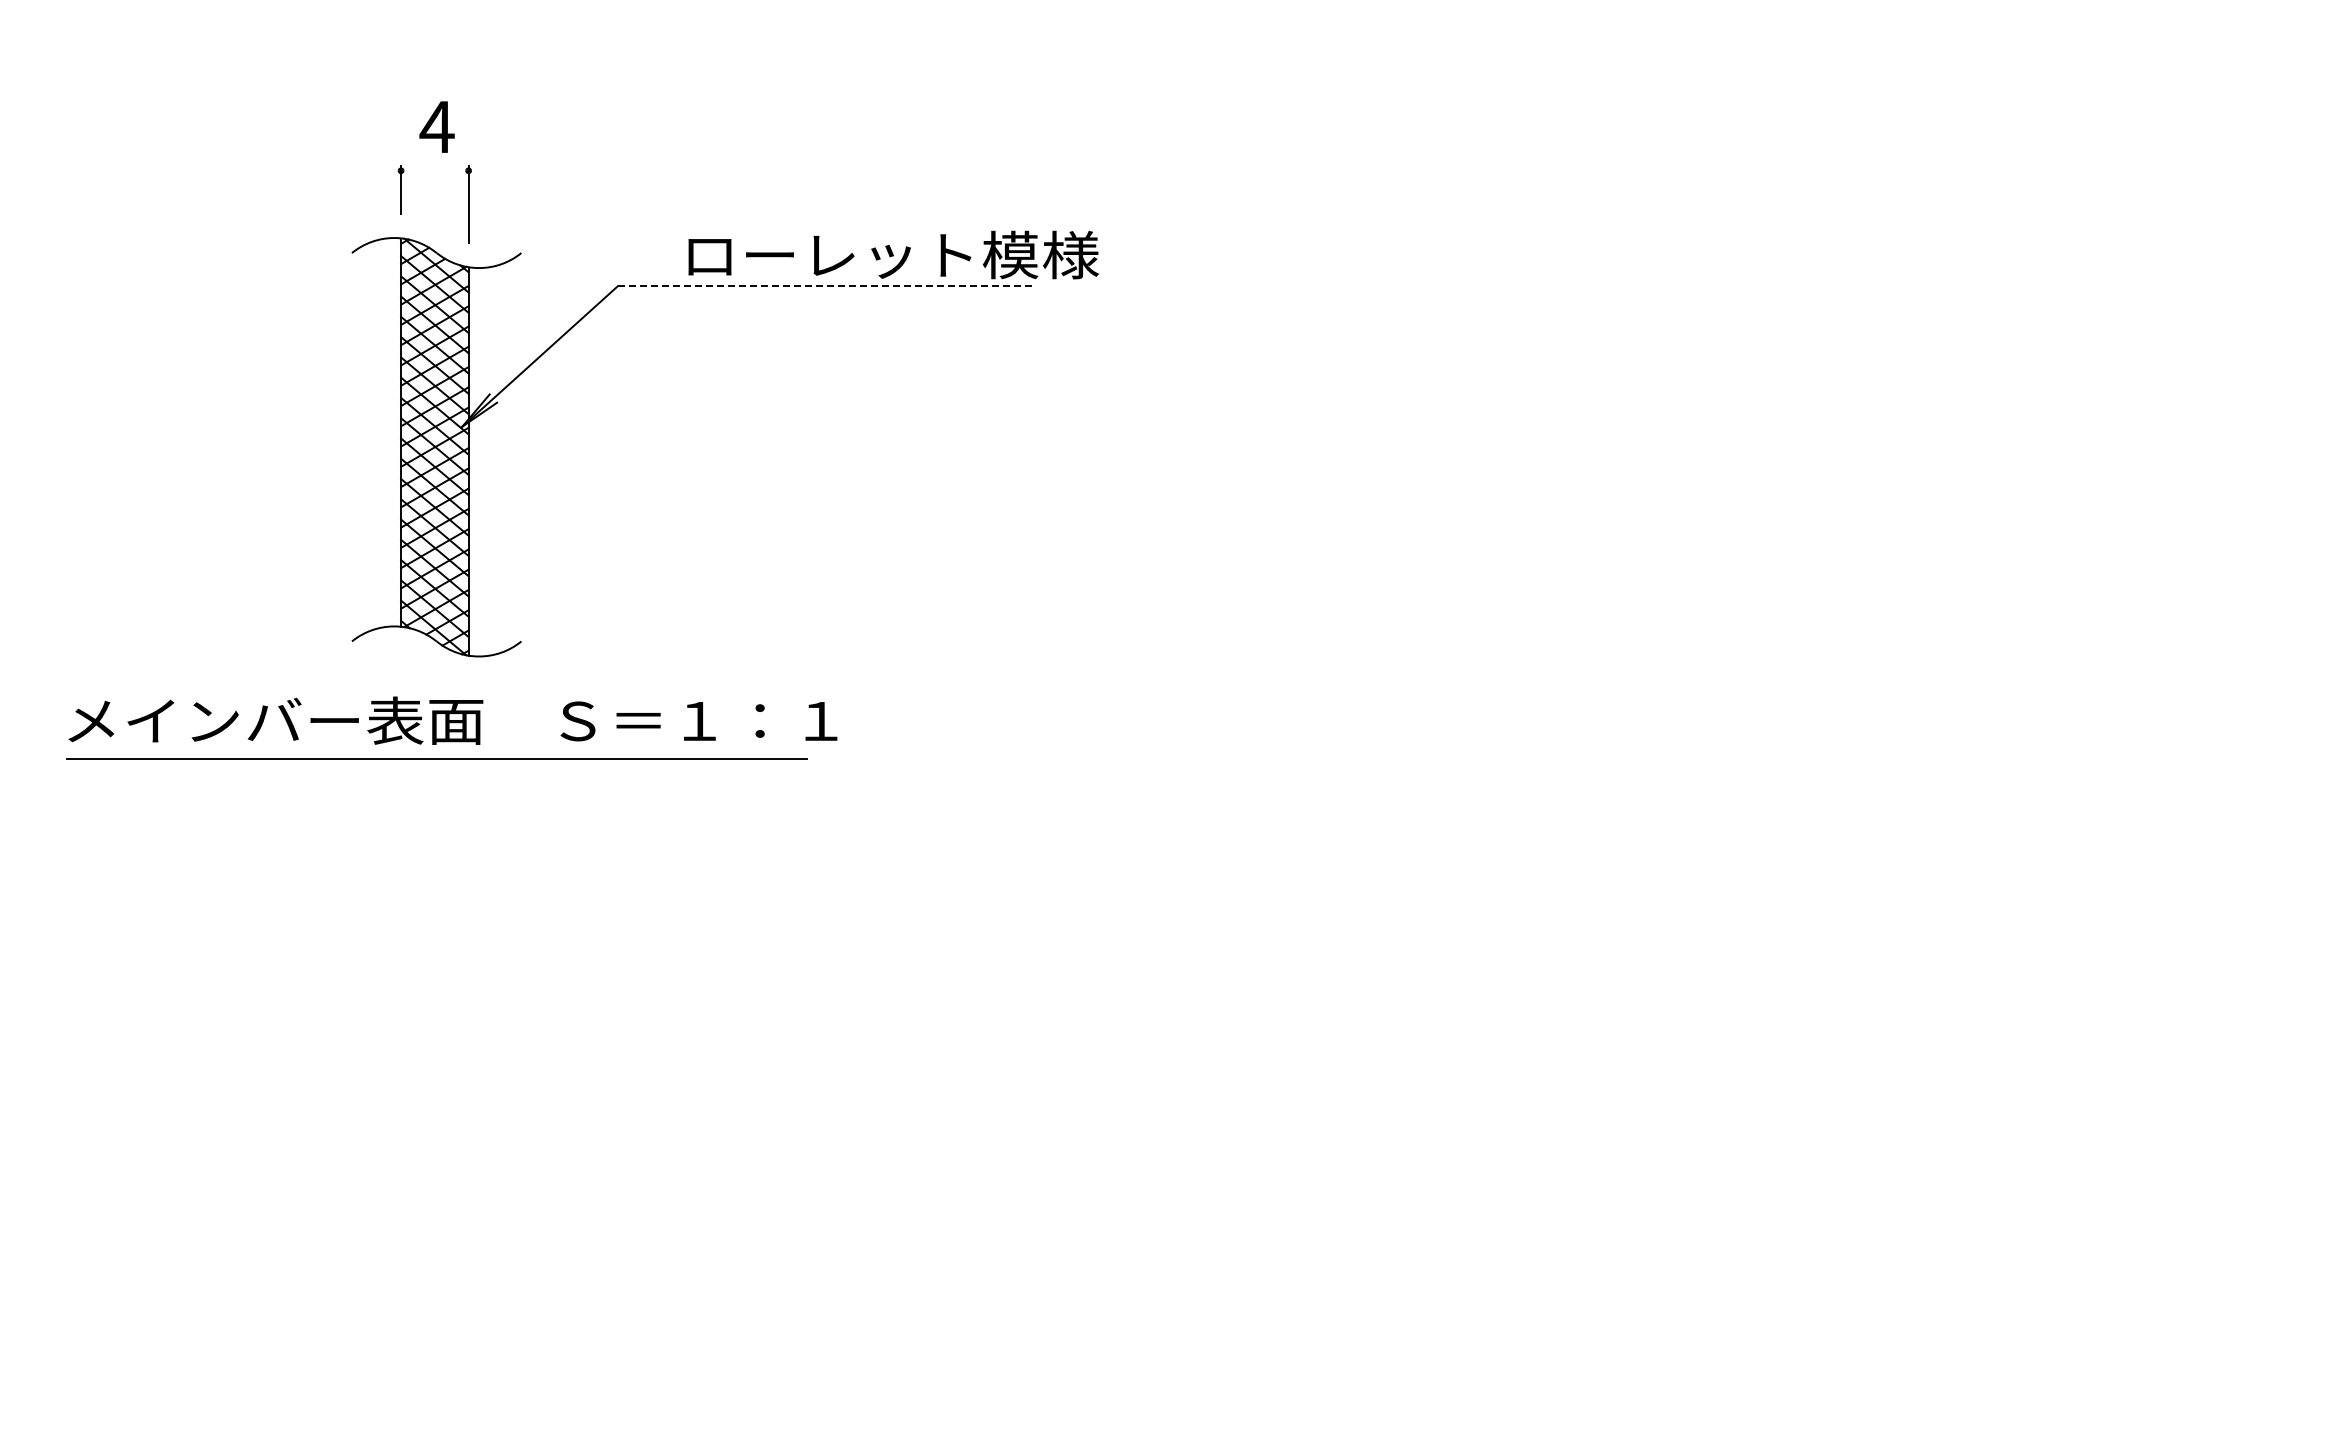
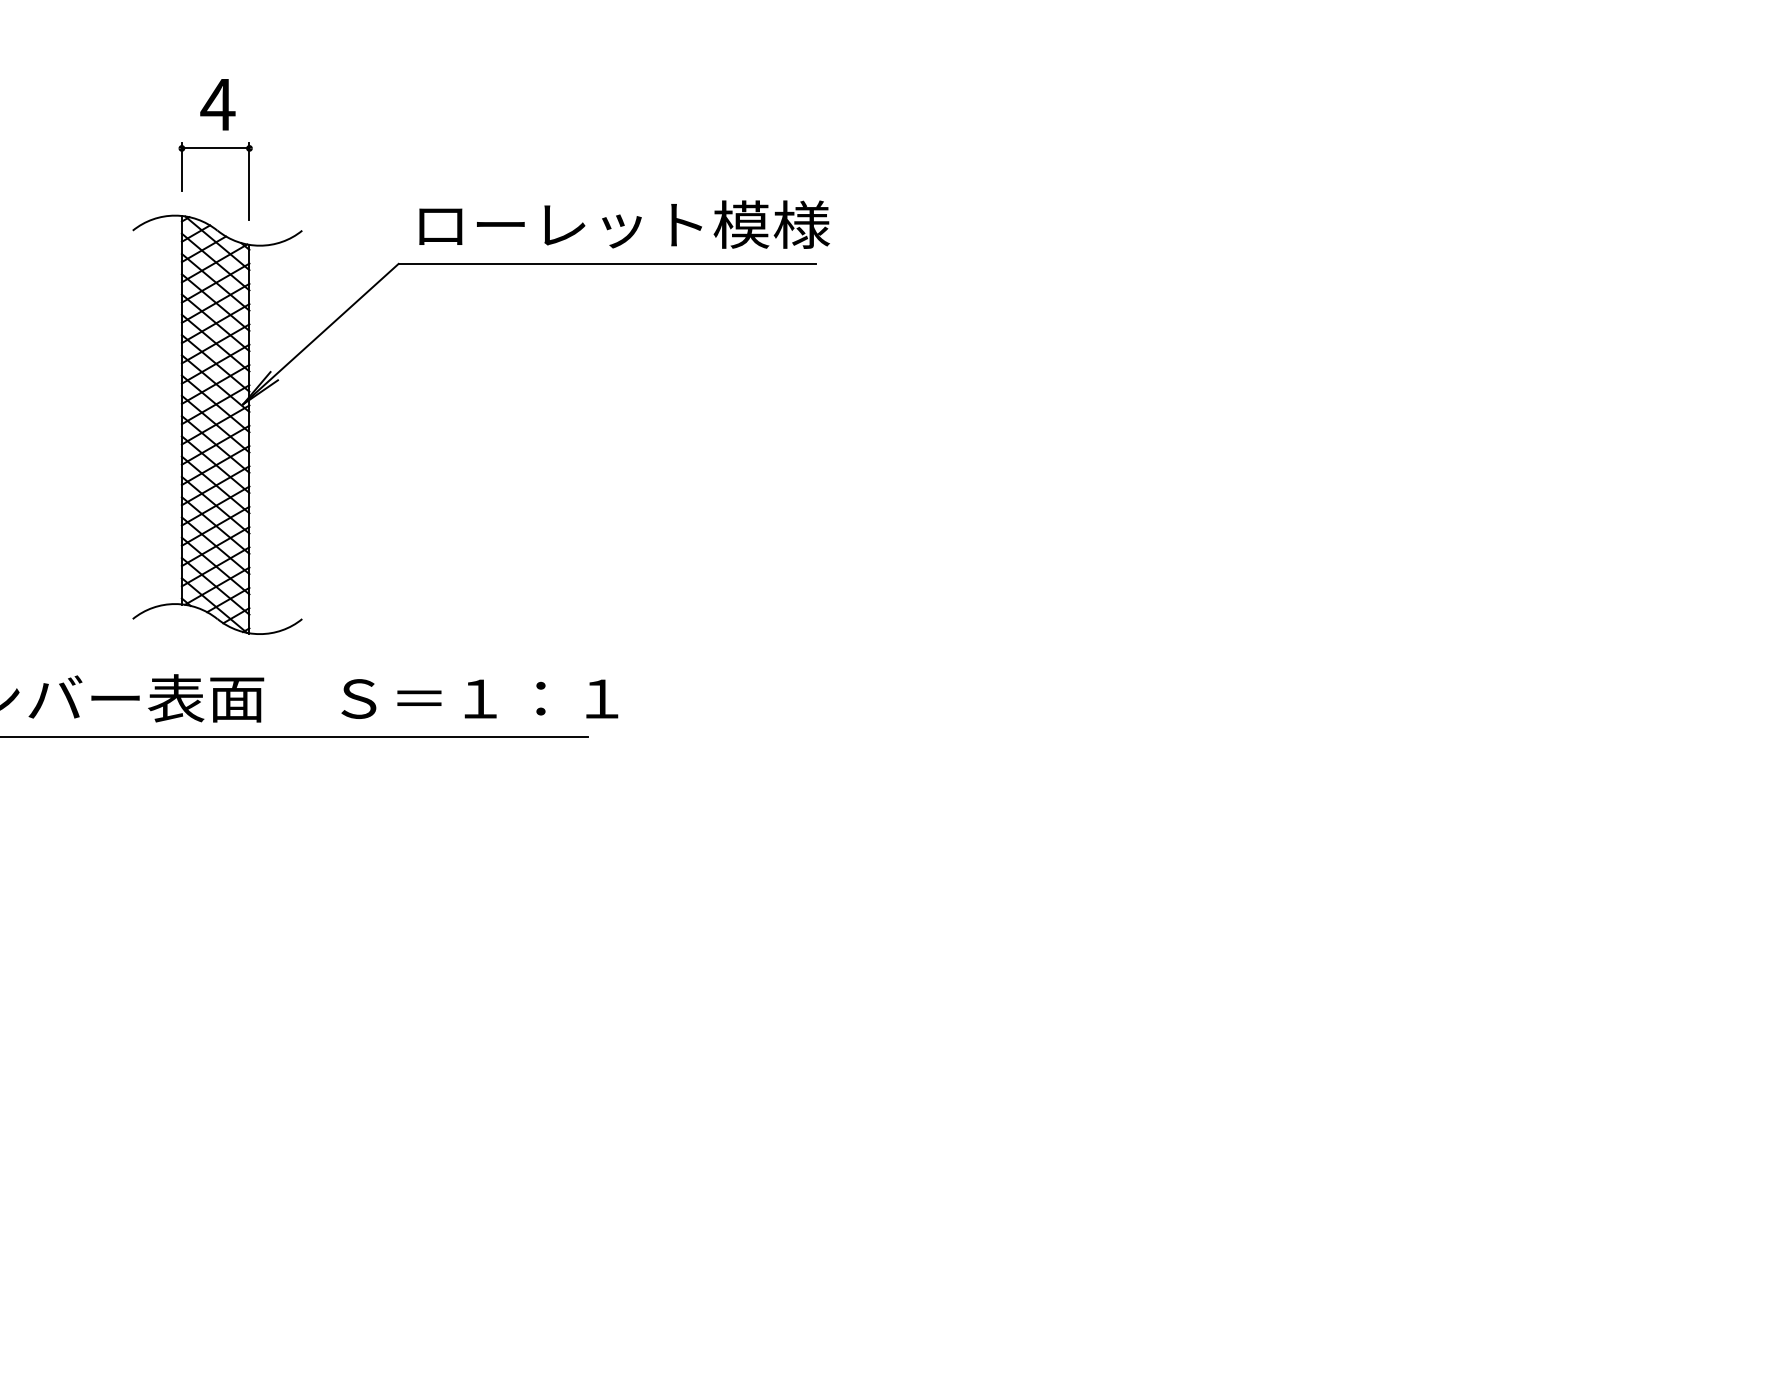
line: (434, 170) -> (215, 148), added
text: (893, 254) -> (624, 224), moved
line: (826, 286) -> (607, 264), dashed -> solid

